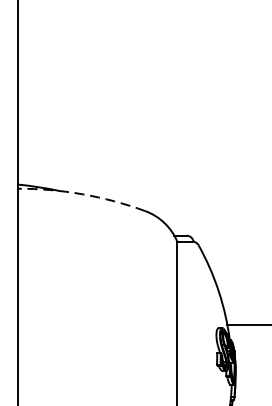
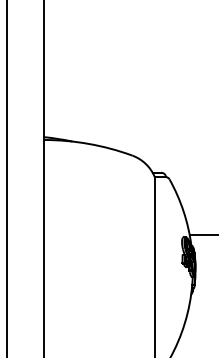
arc: (82, 193) -> (88, 143), dashed -> solid

